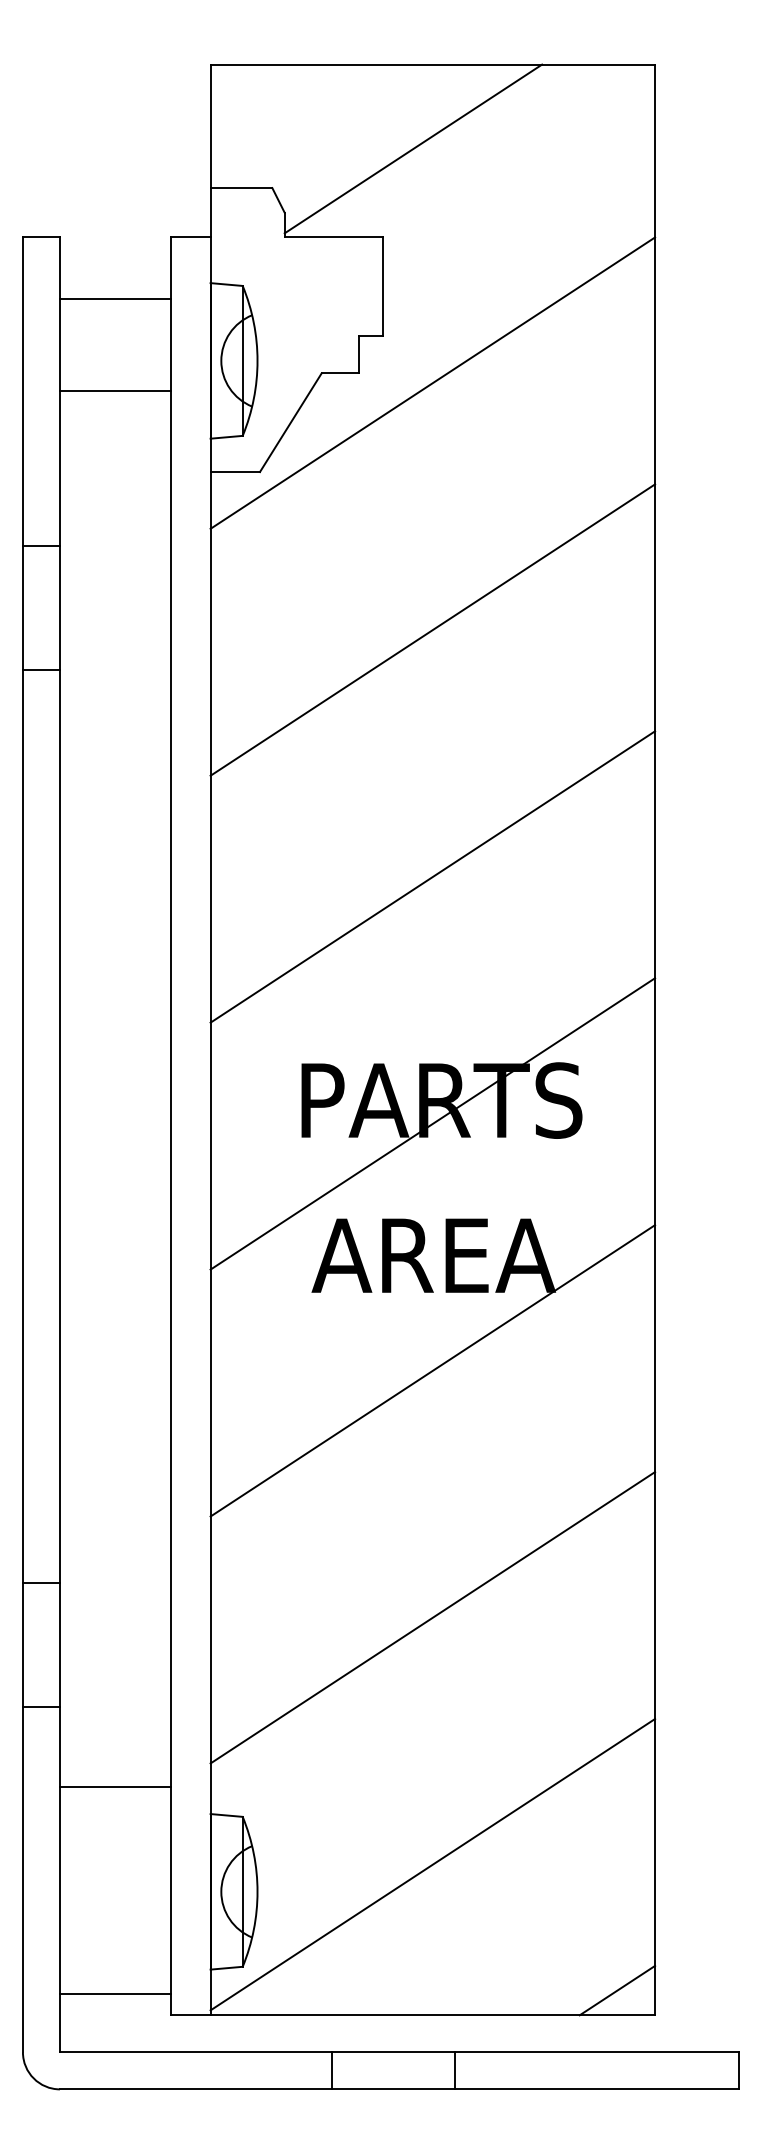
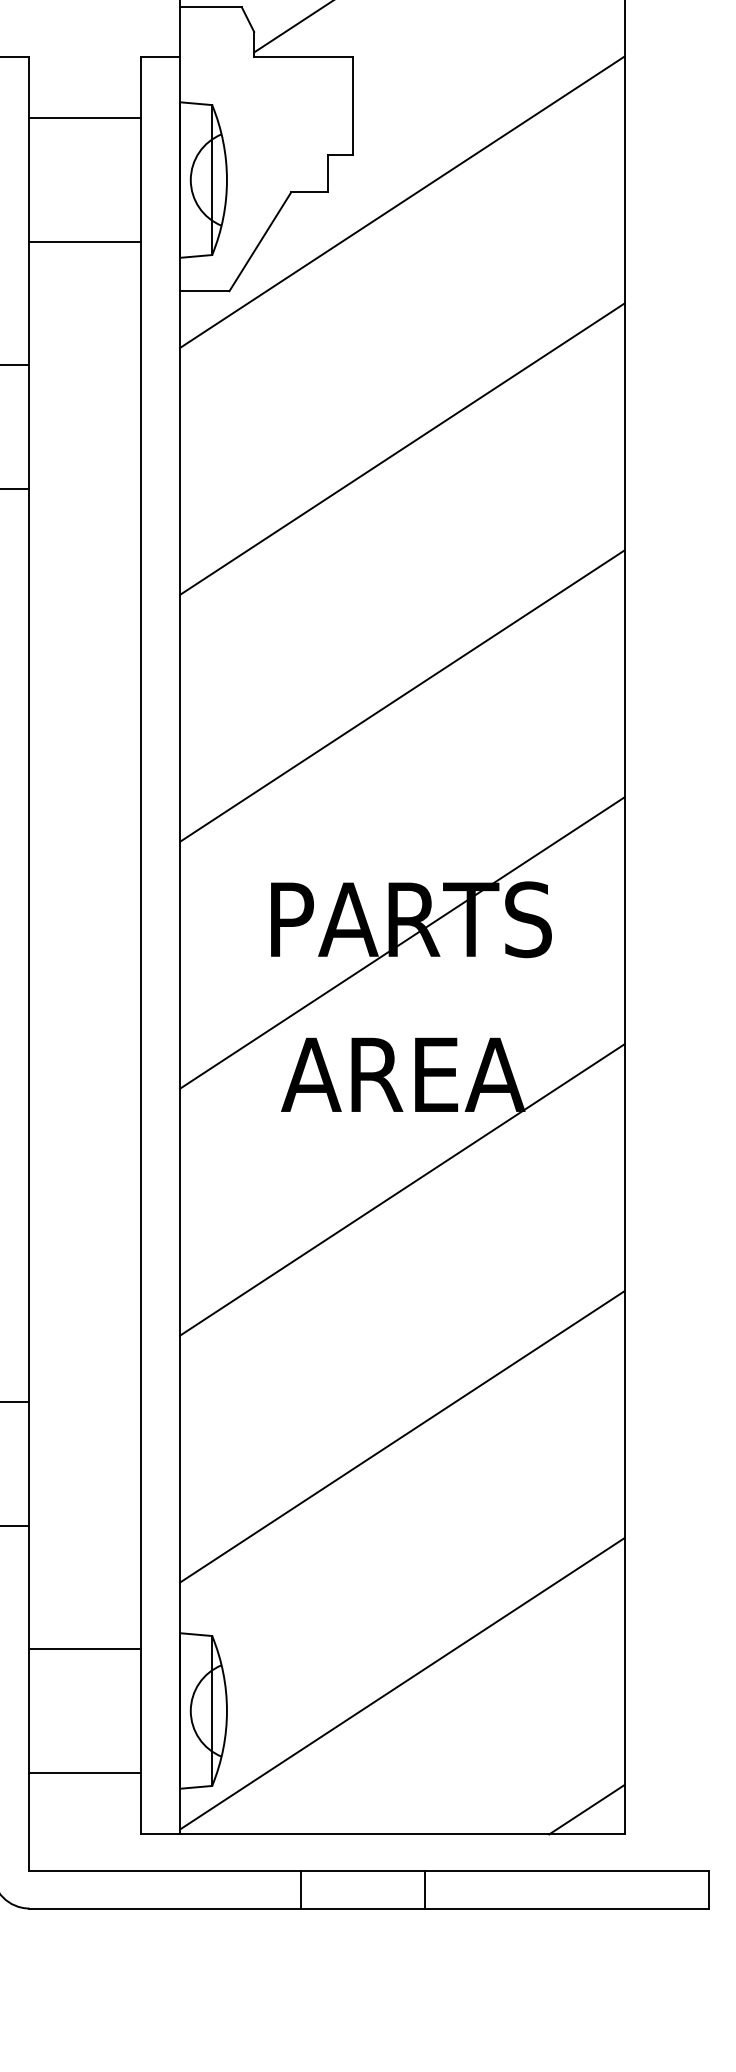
line: (115, 390) -> (84, 241), moved
line: (115, 1787) -> (84, 1649), moved
line: (115, 1993) -> (84, 1772), moved

